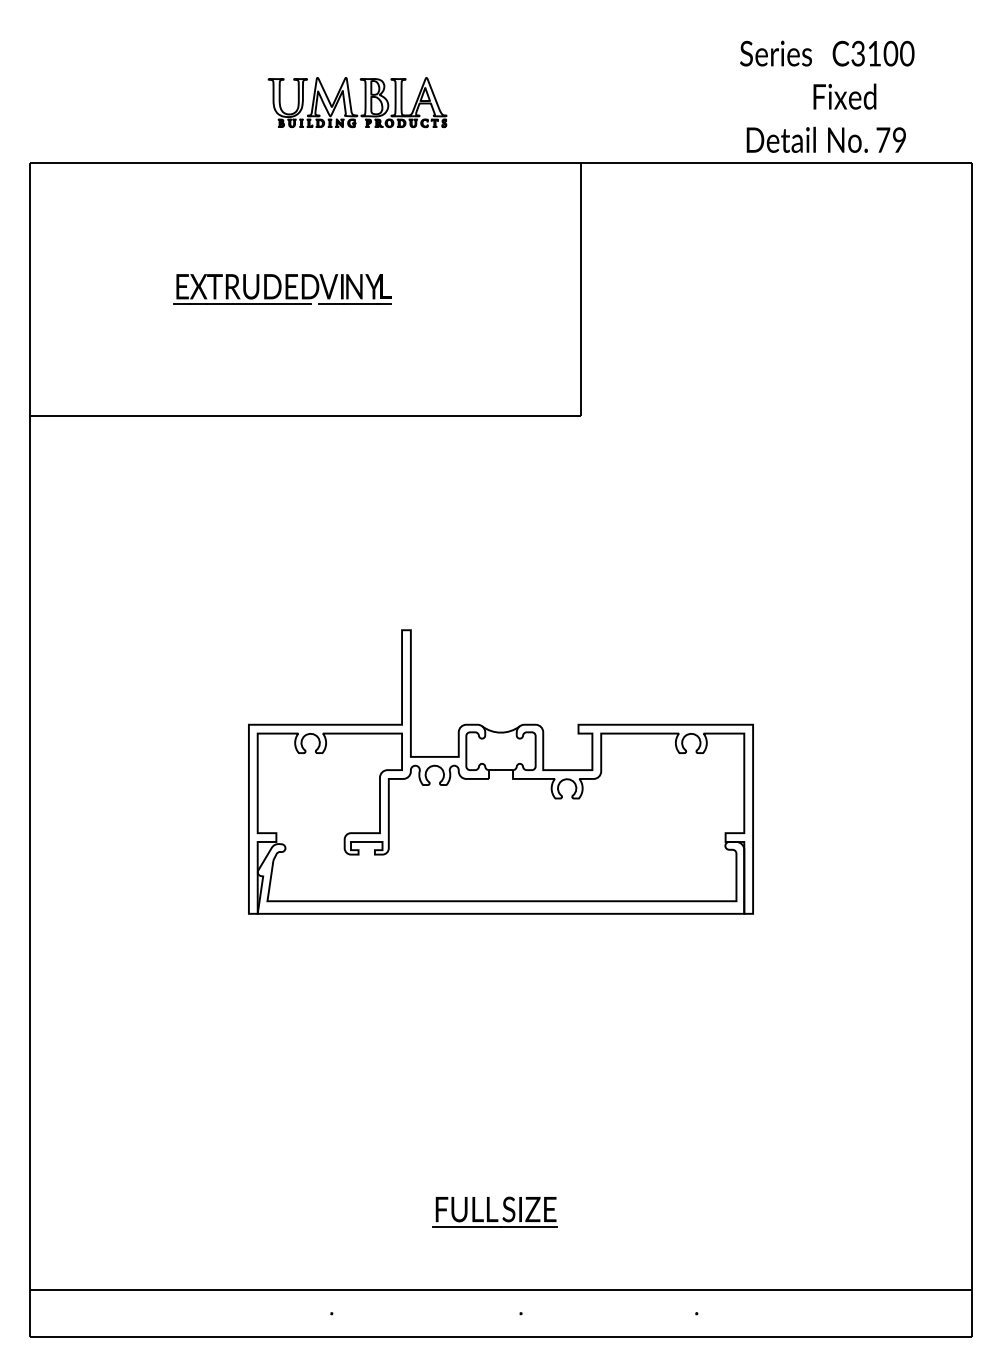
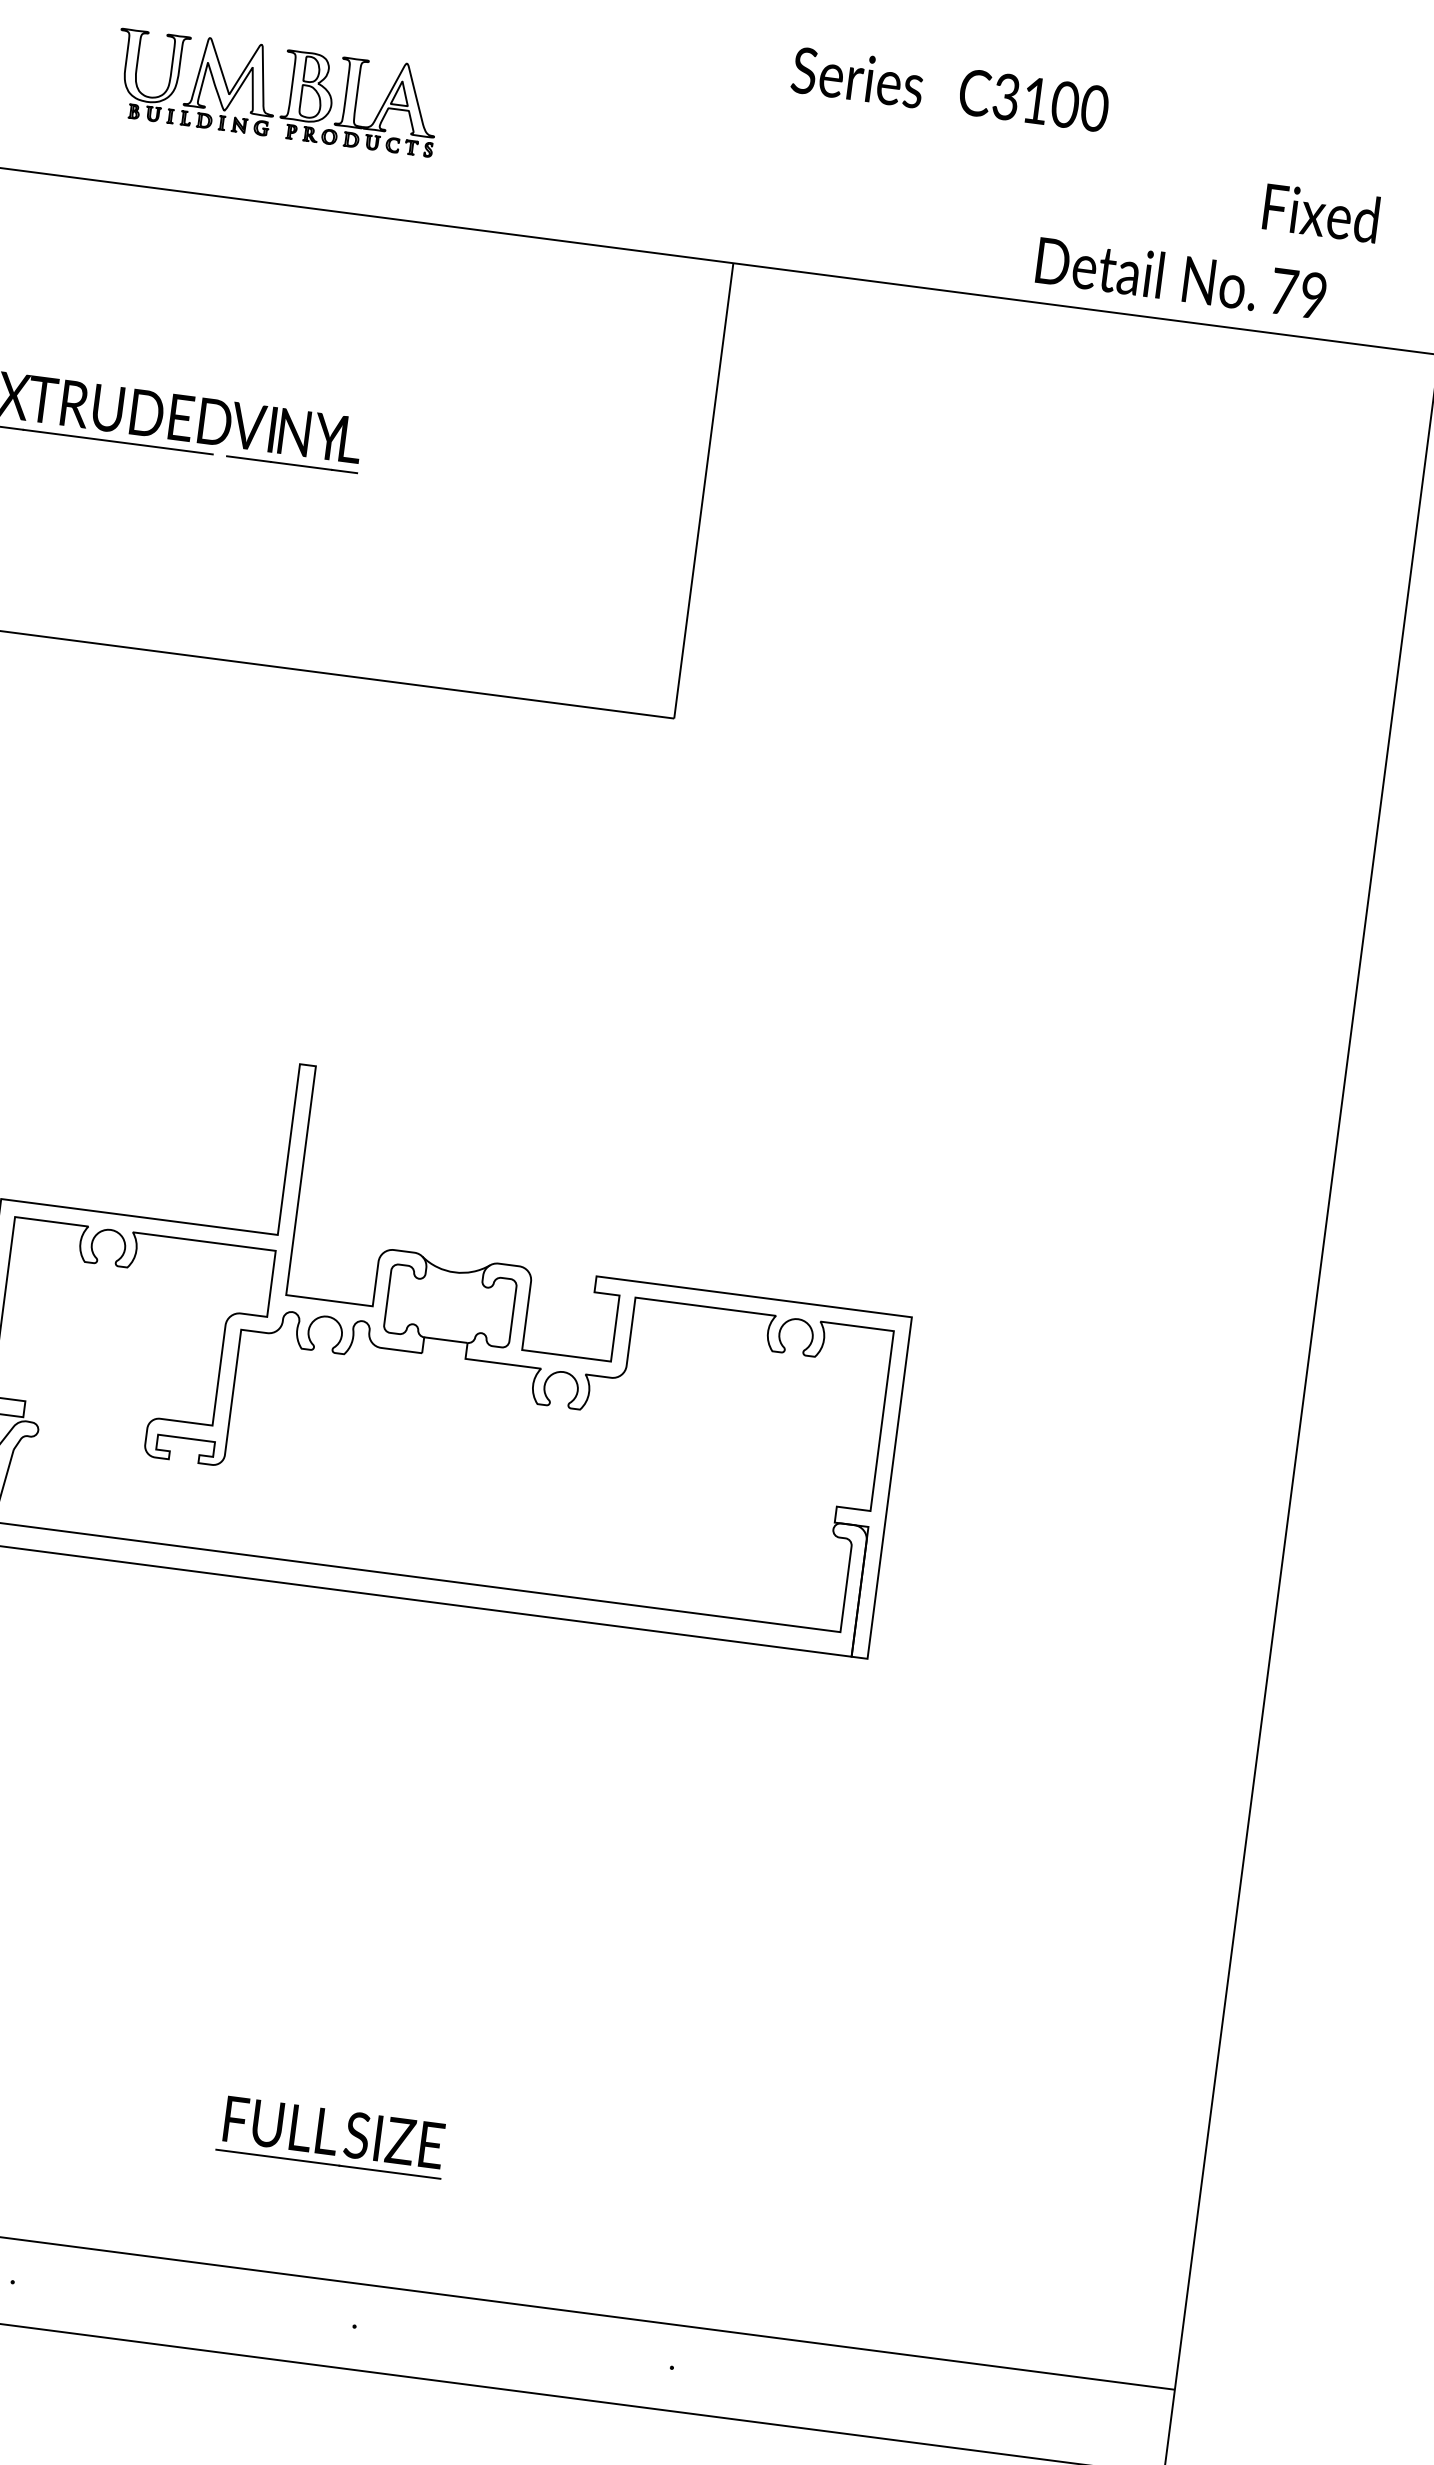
text: (827, 53) -> (950, 89), moved
text: (844, 96) -> (1320, 212), moved
part: (357, 102) -> (276, 91), moved

